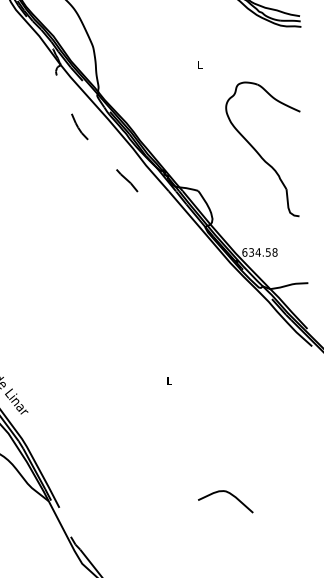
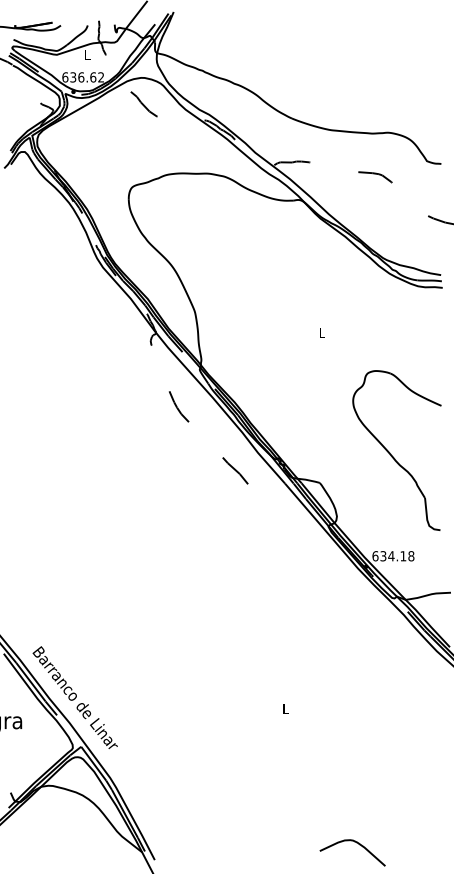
part: (257, 150) -> (390, 452), moved
text: (268, 252) -> (403, 556), 634.58 -> 634.18

